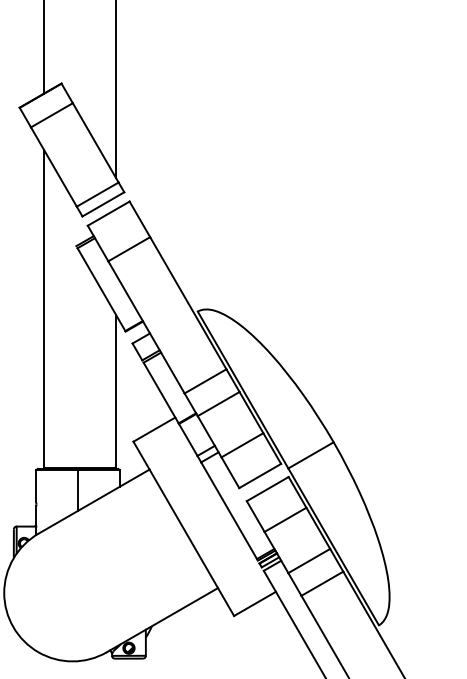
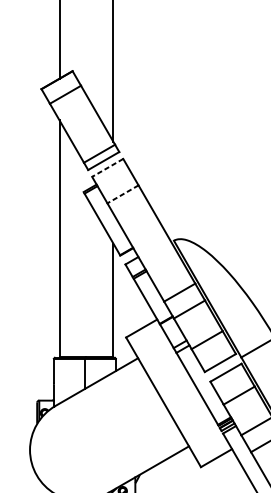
line: (108, 213) -> (107, 167), solid -> dashed
line: (128, 249) -> (122, 194), solid -> dashed

